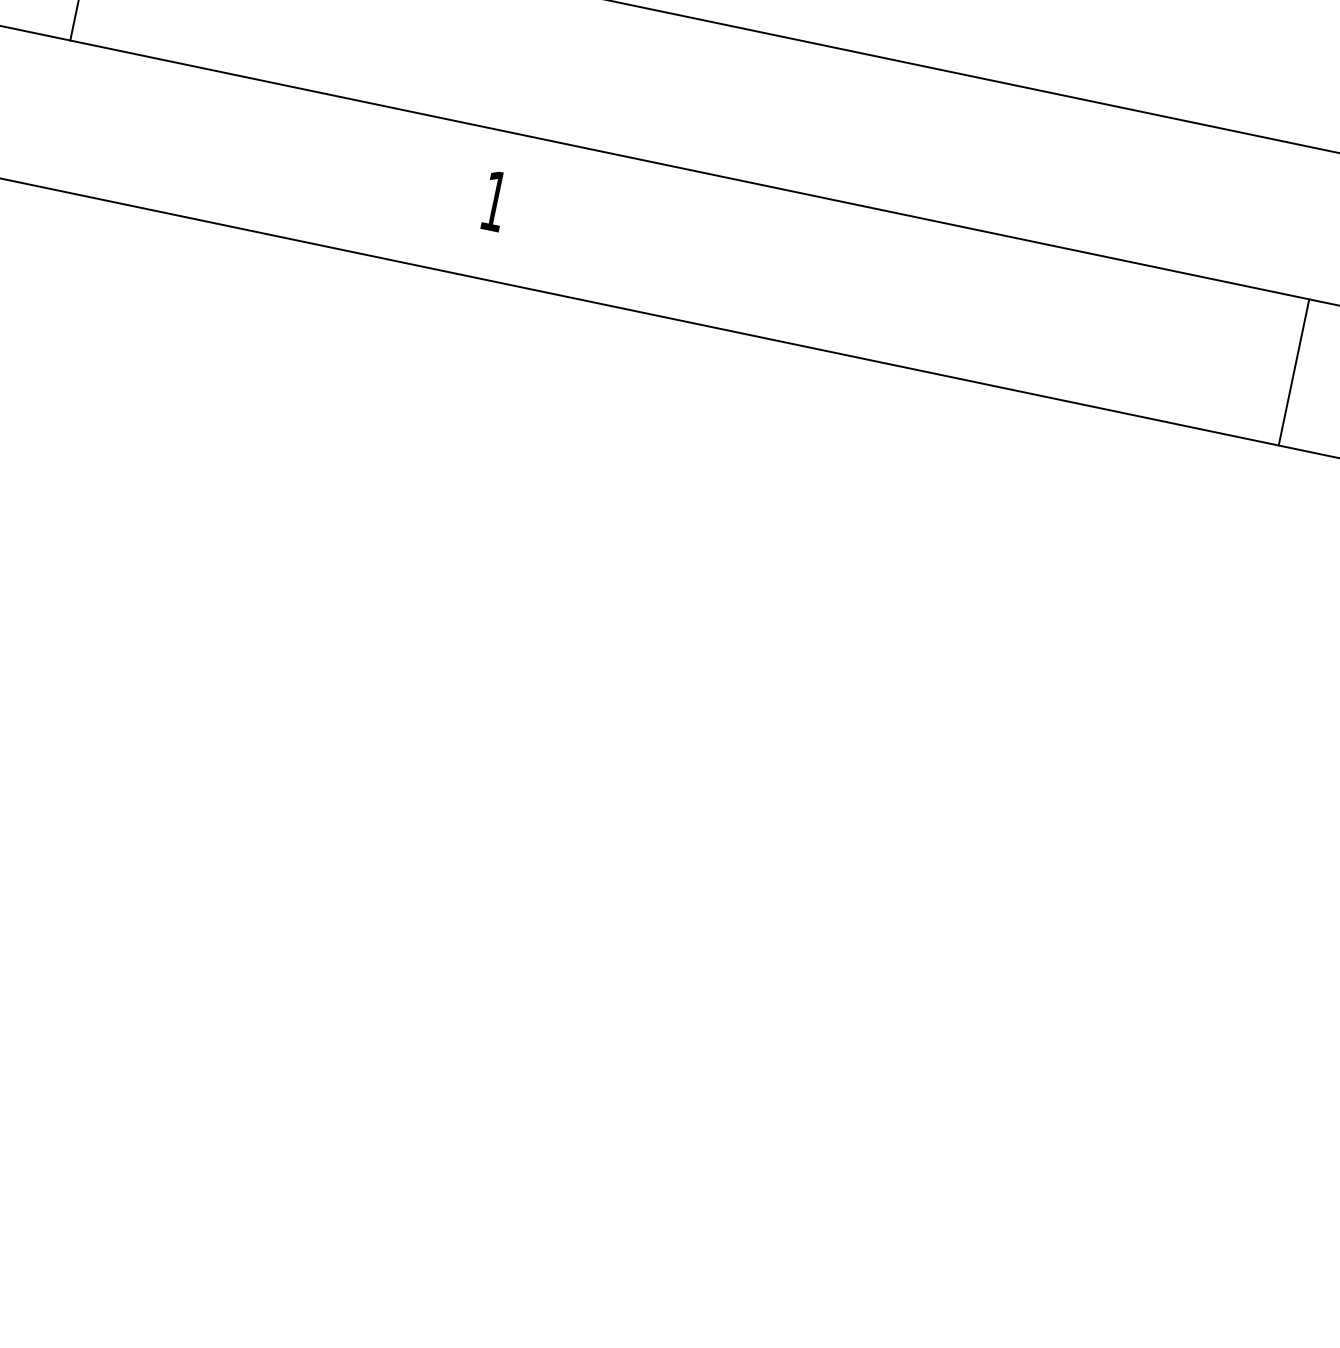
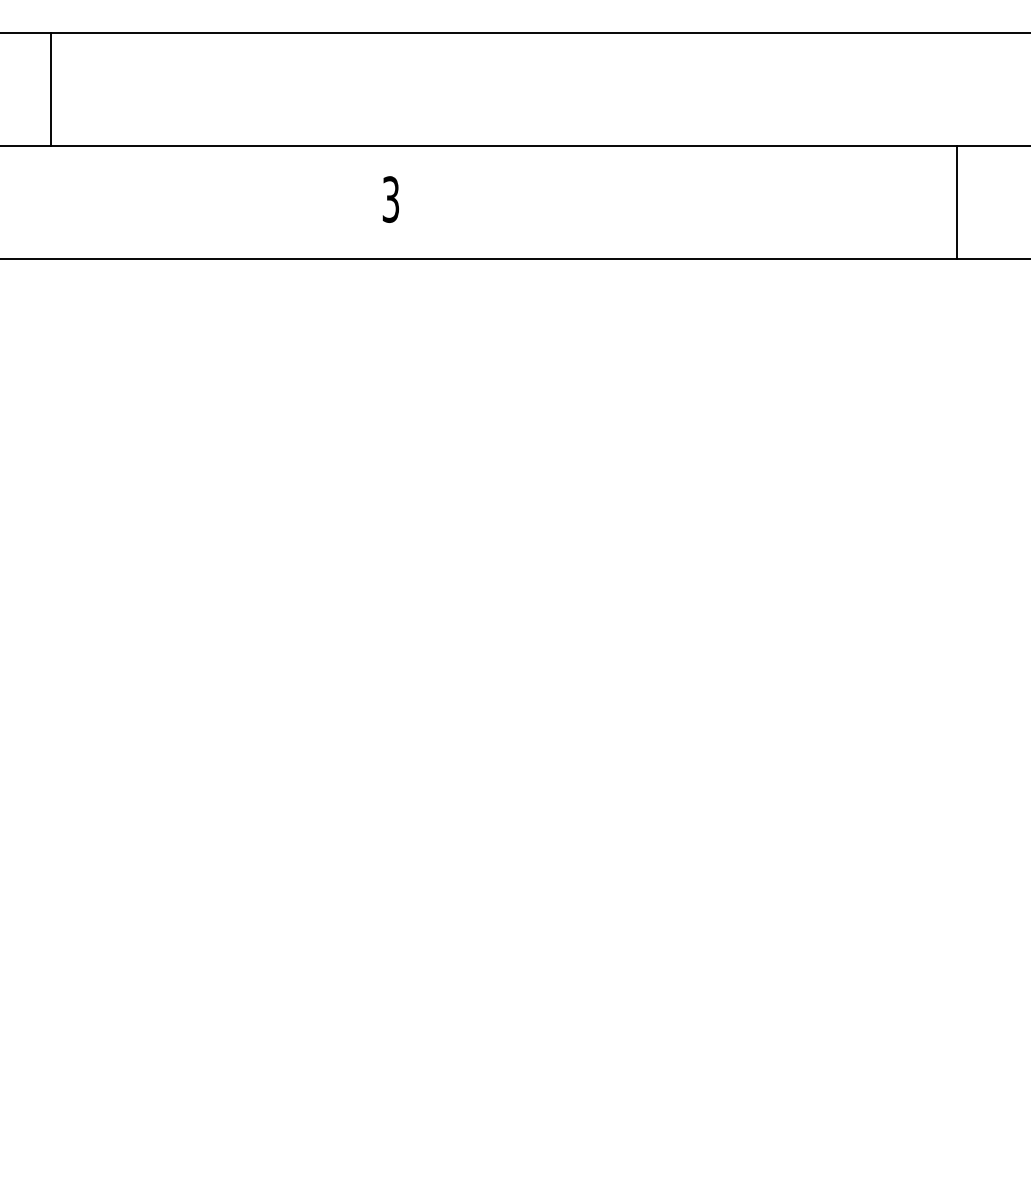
text: (494, 201) -> (390, 199), 1 -> 3
line: (1293, 372) -> (956, 202), moved

